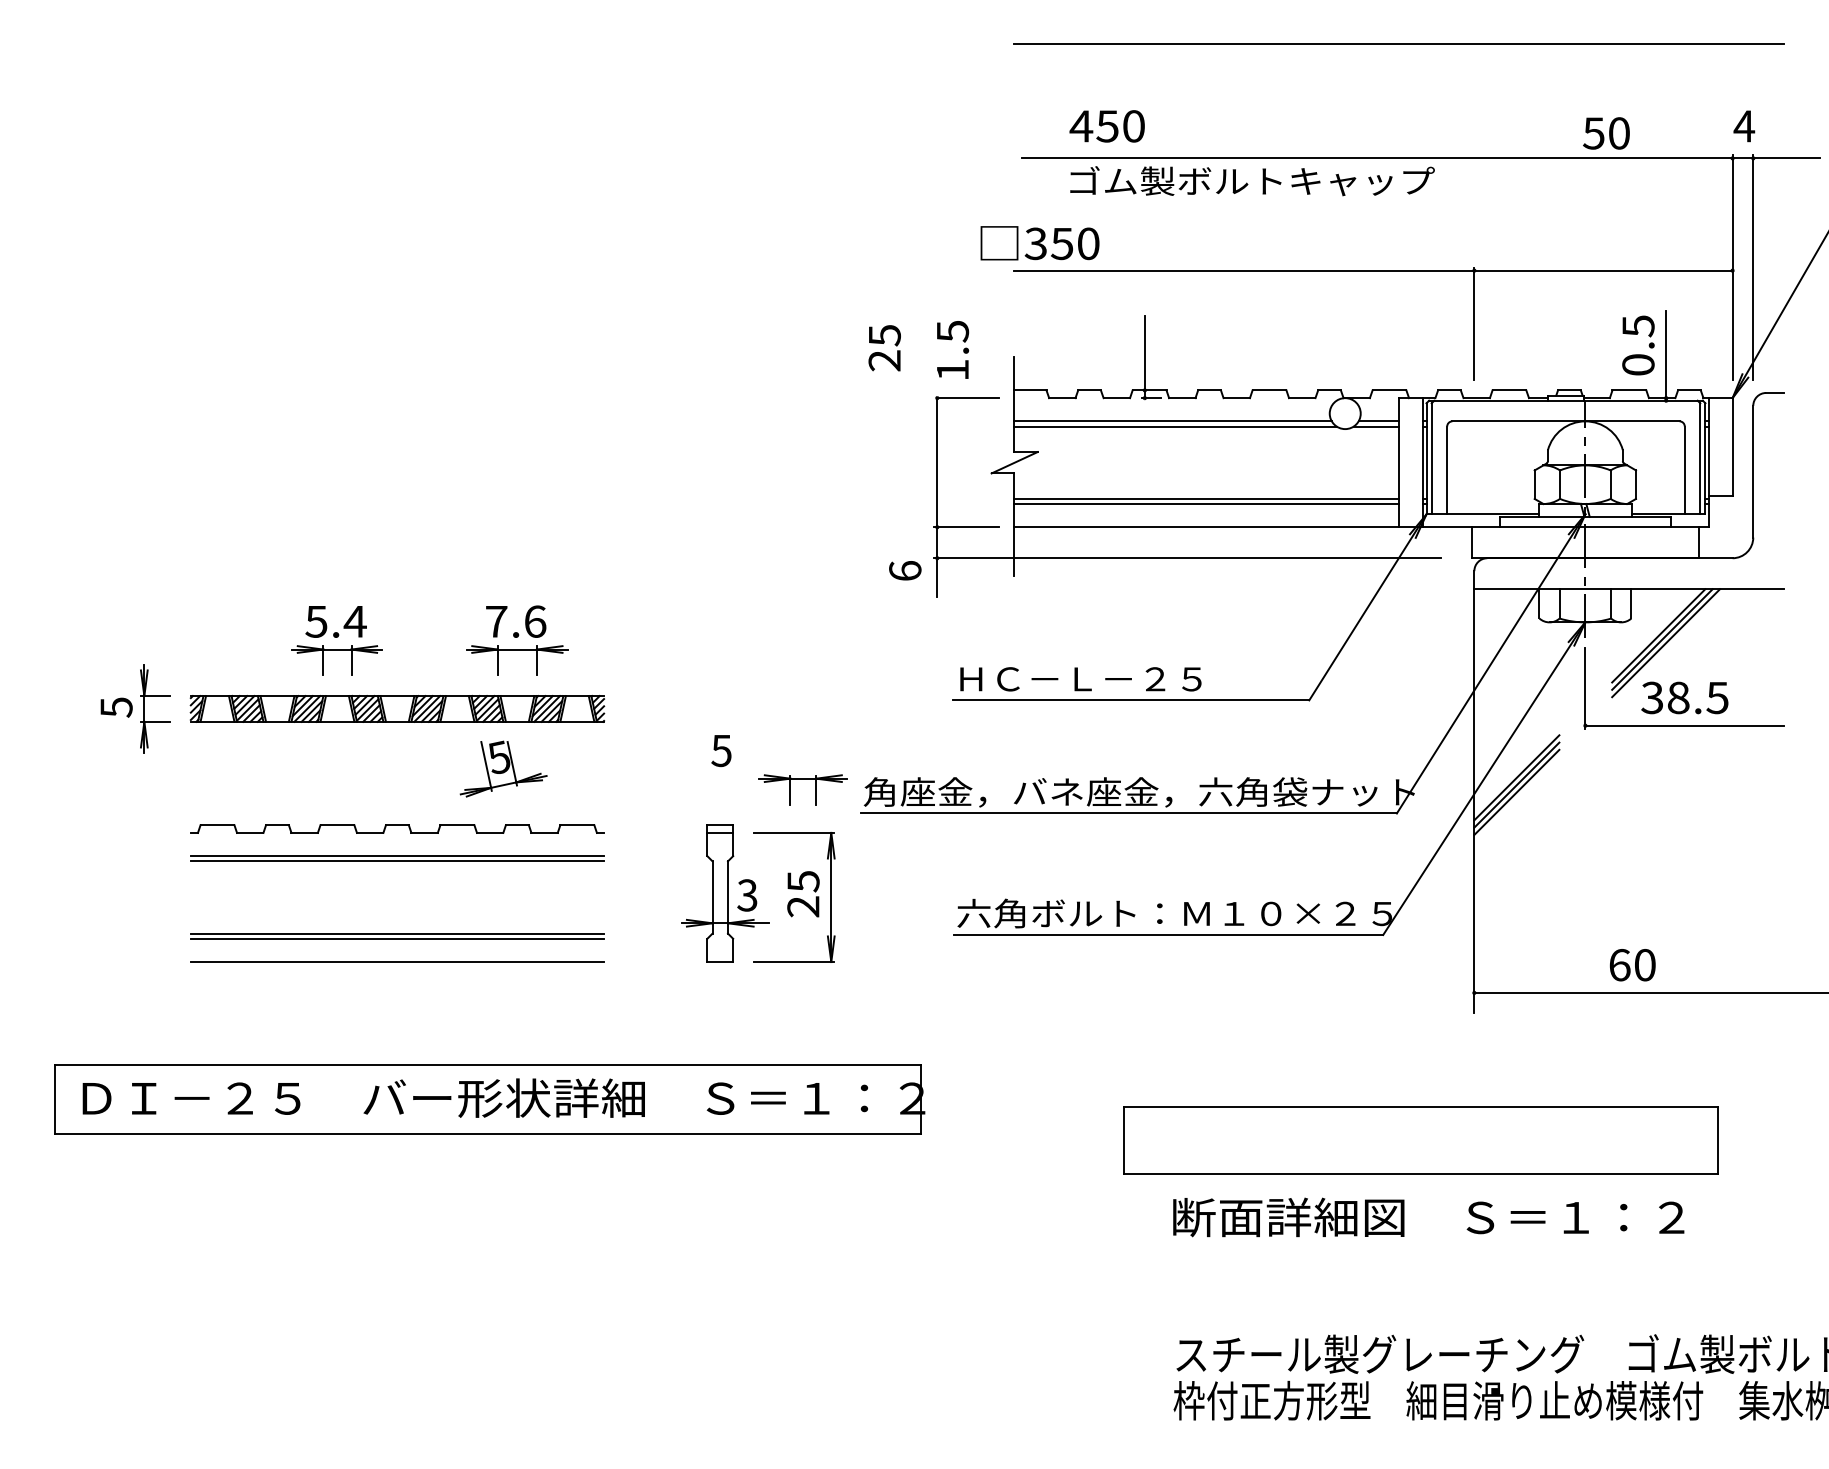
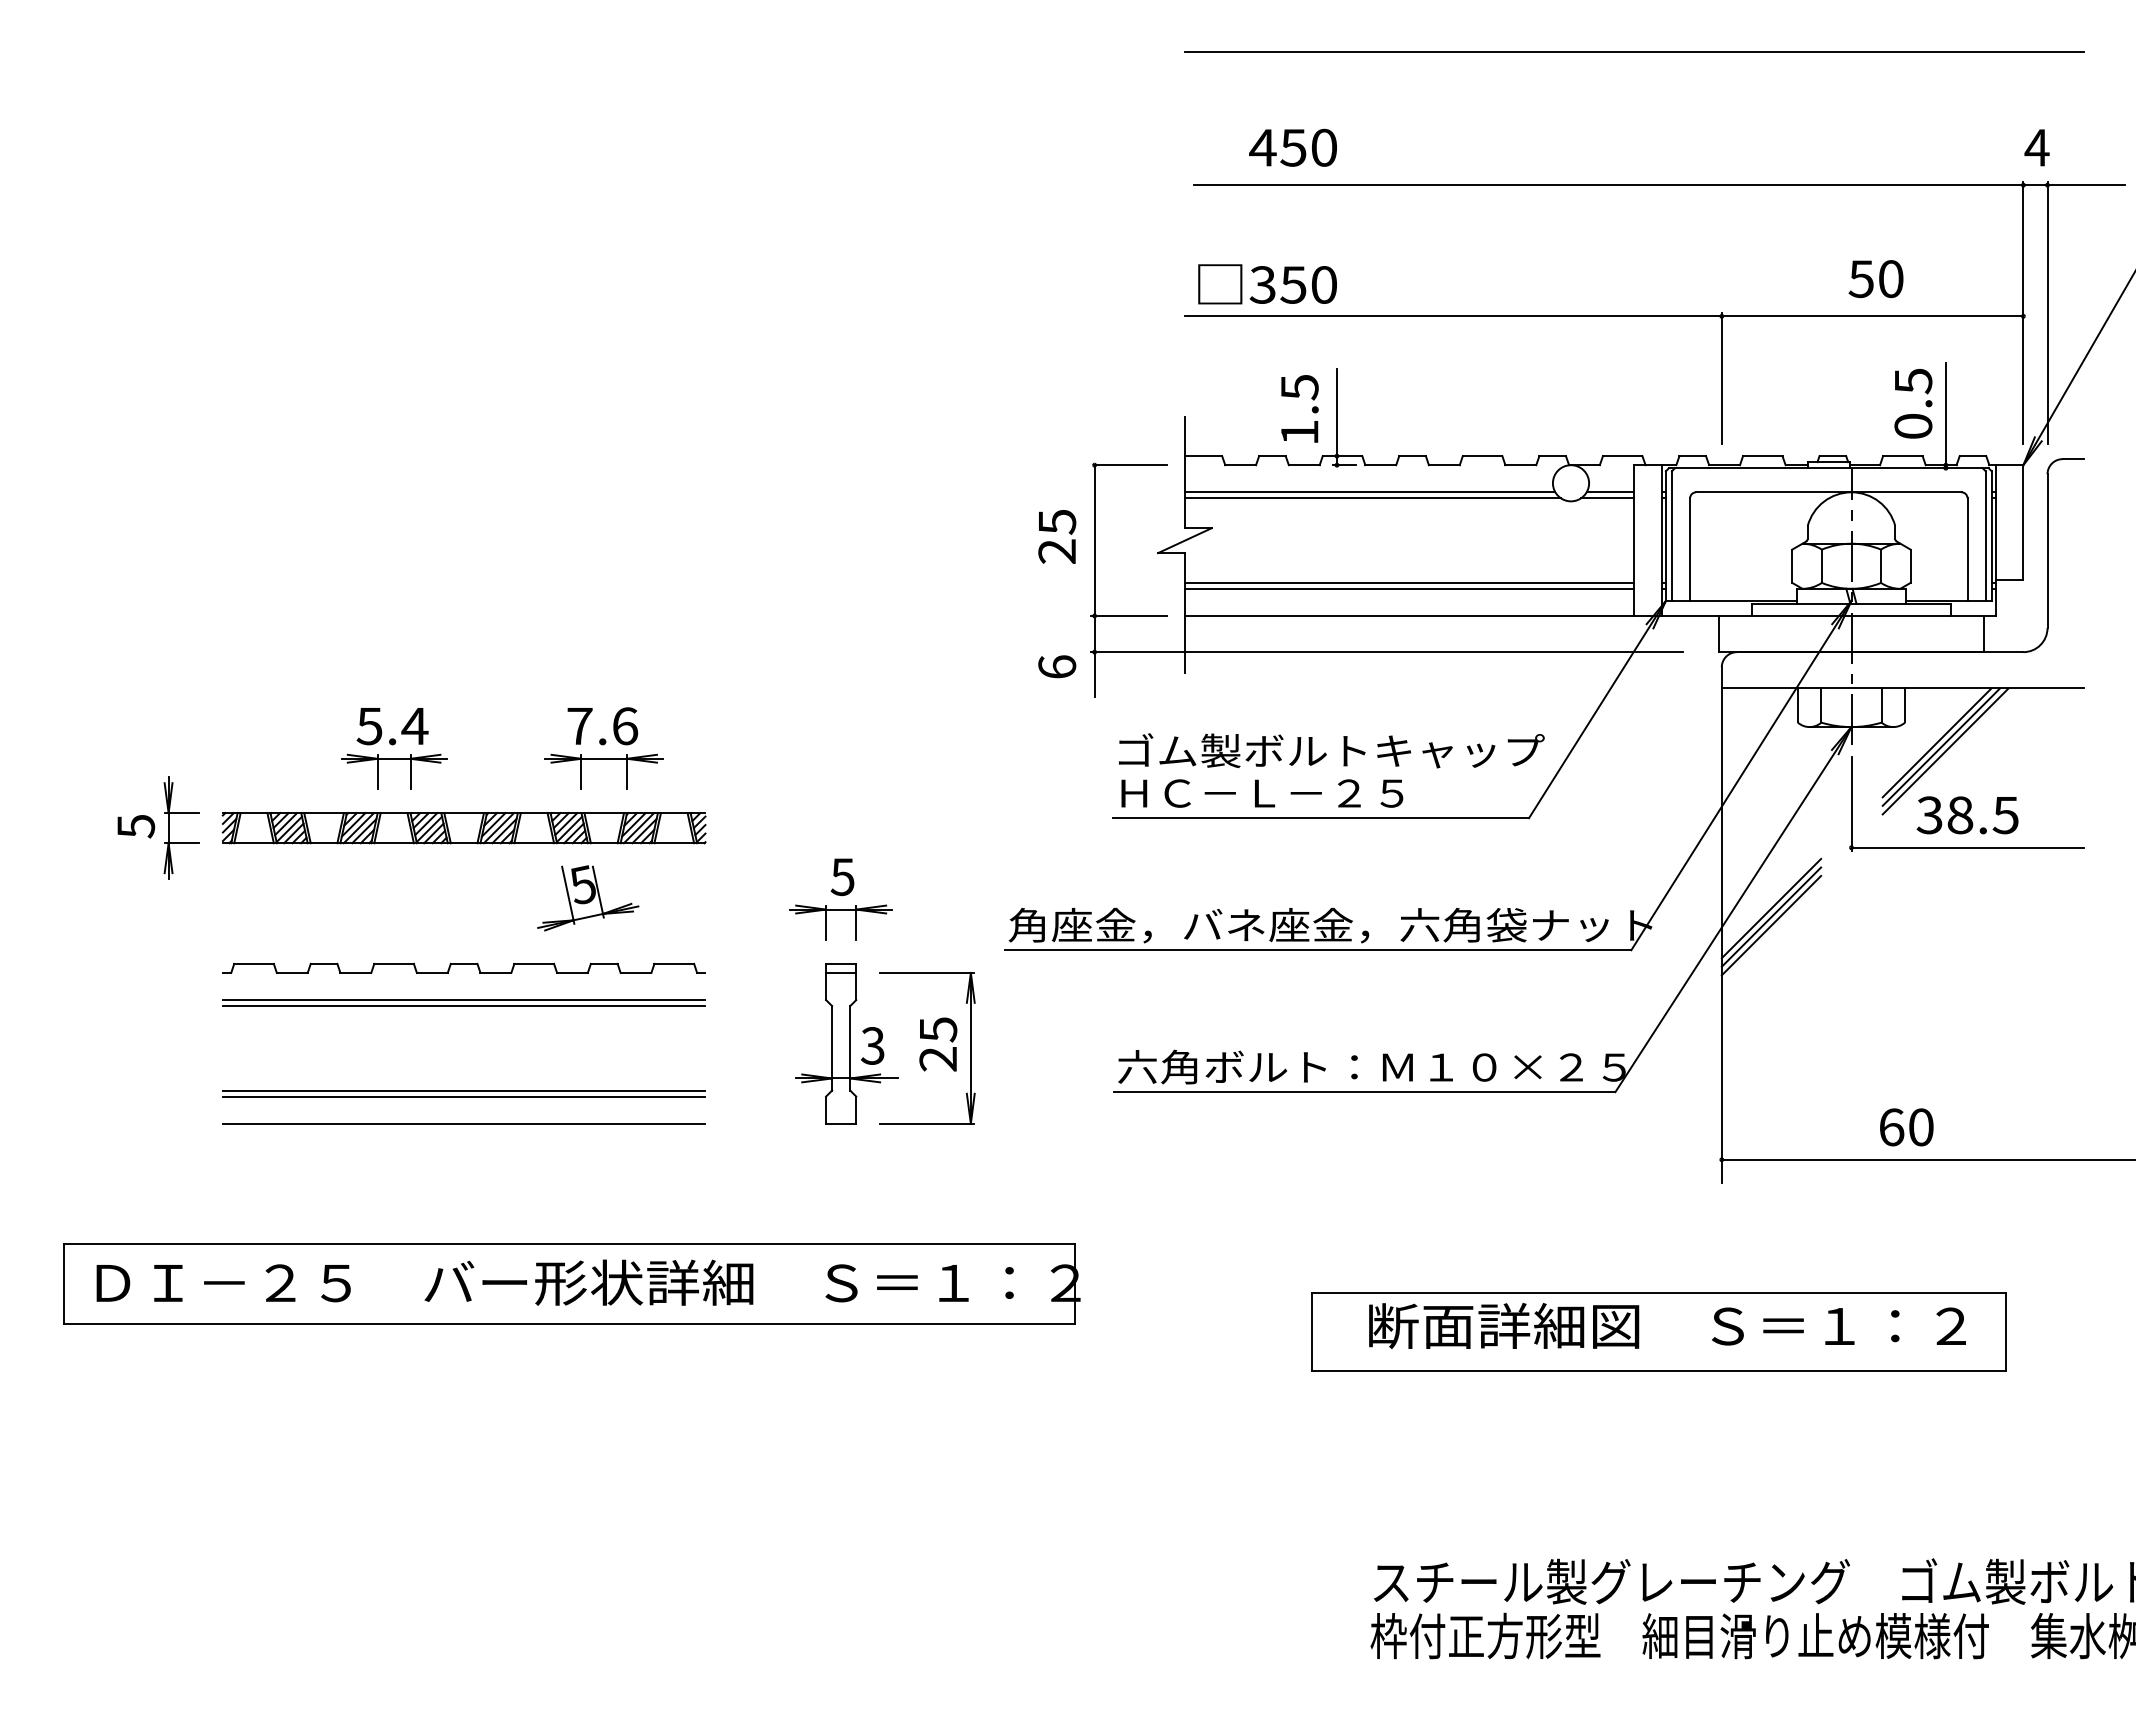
text: (1605, 133) -> (1875, 279), moved
text: (1252, 180) -> (1331, 750), moved
text: (1039, 243) -> (1267, 284), moved
text: (884, 347) -> (1057, 536), moved
text: (952, 349) -> (1299, 408), moved
part: (802, 779) -> (840, 910), moved
text: (1428, 1217) -> (1667, 1326), moved

